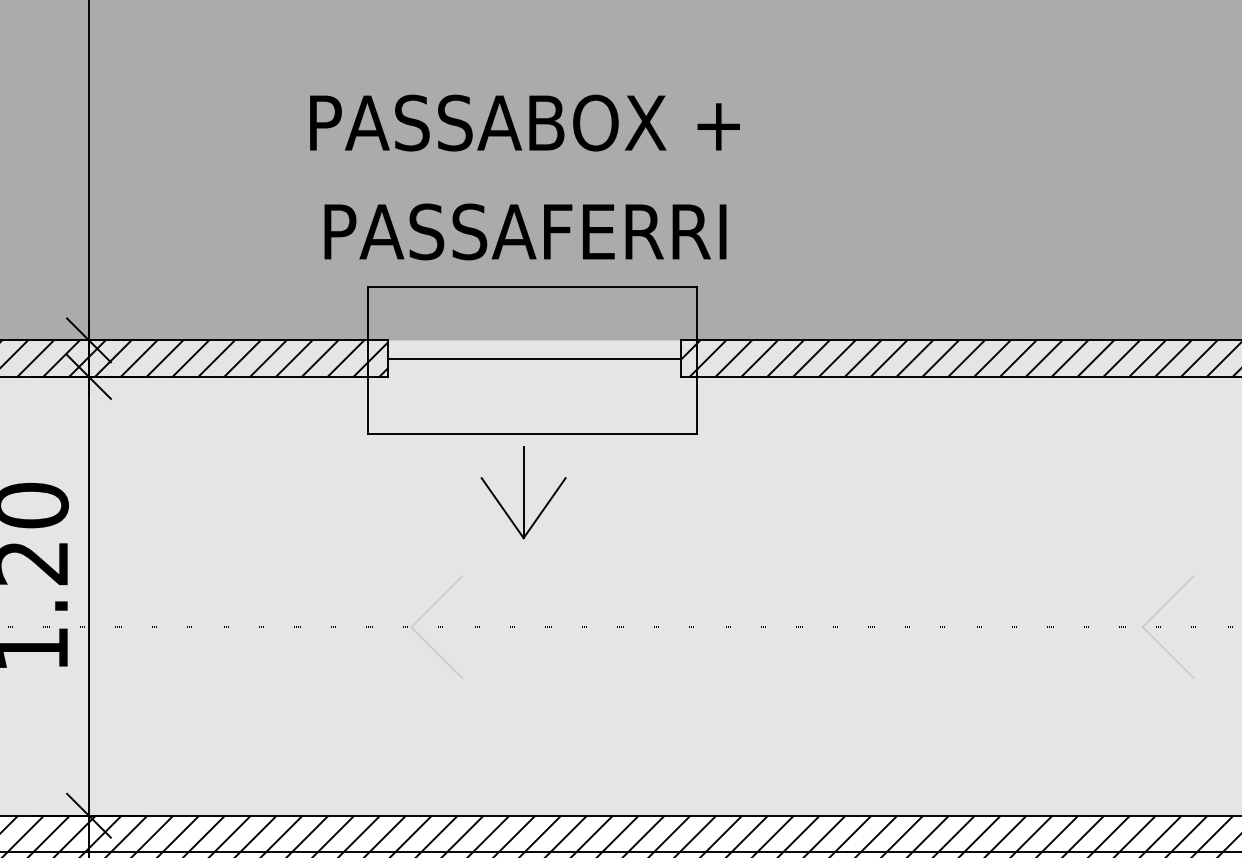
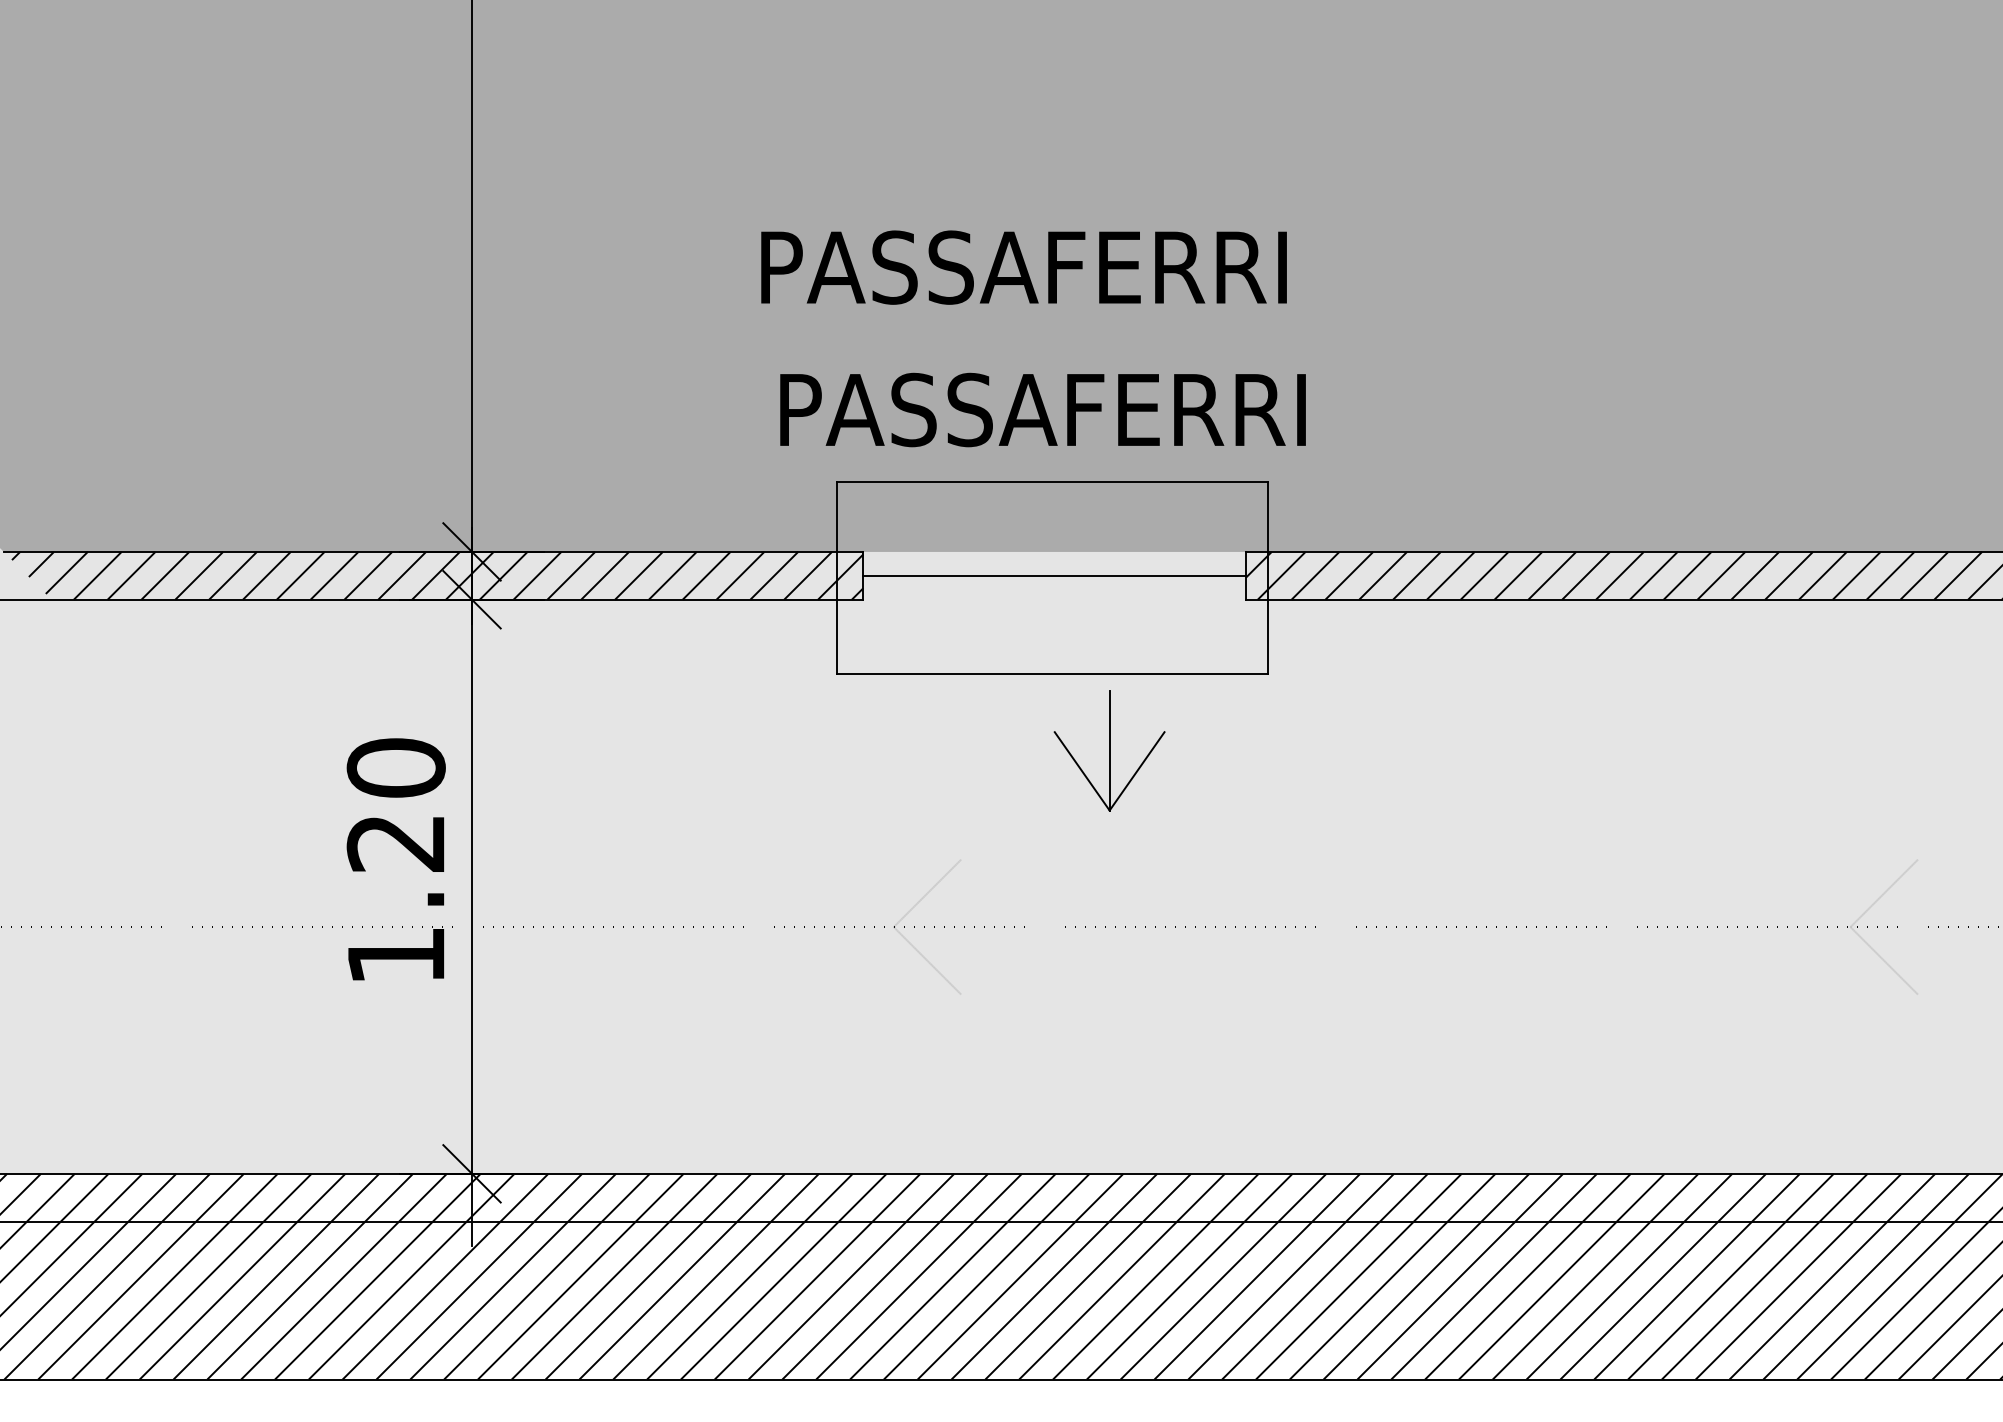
text: (638, 122) -> (1190, 267), PASSABOX + -> PASSAFERRI
part: (523, 492) -> (1109, 750), moved

